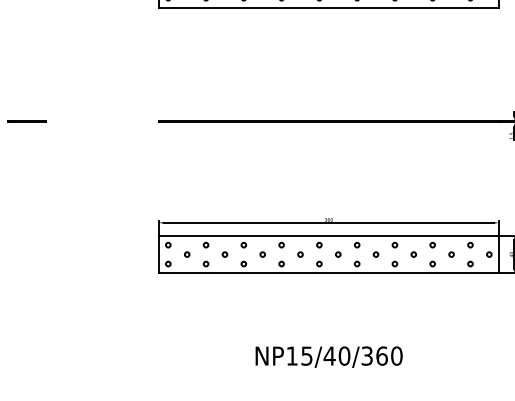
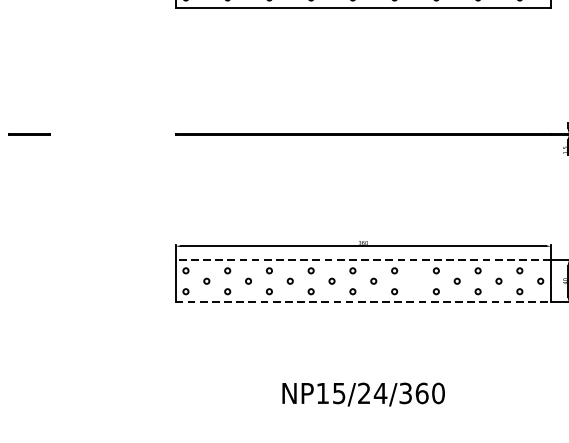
line: (328, 235) -> (362, 260), solid -> dashed
circle: (375, 254) -> (414, 281), removed
line: (328, 273) -> (362, 302), solid -> dashed
text: (336, 355) -> (371, 392), NP15/40/360 -> NP15/24/360

